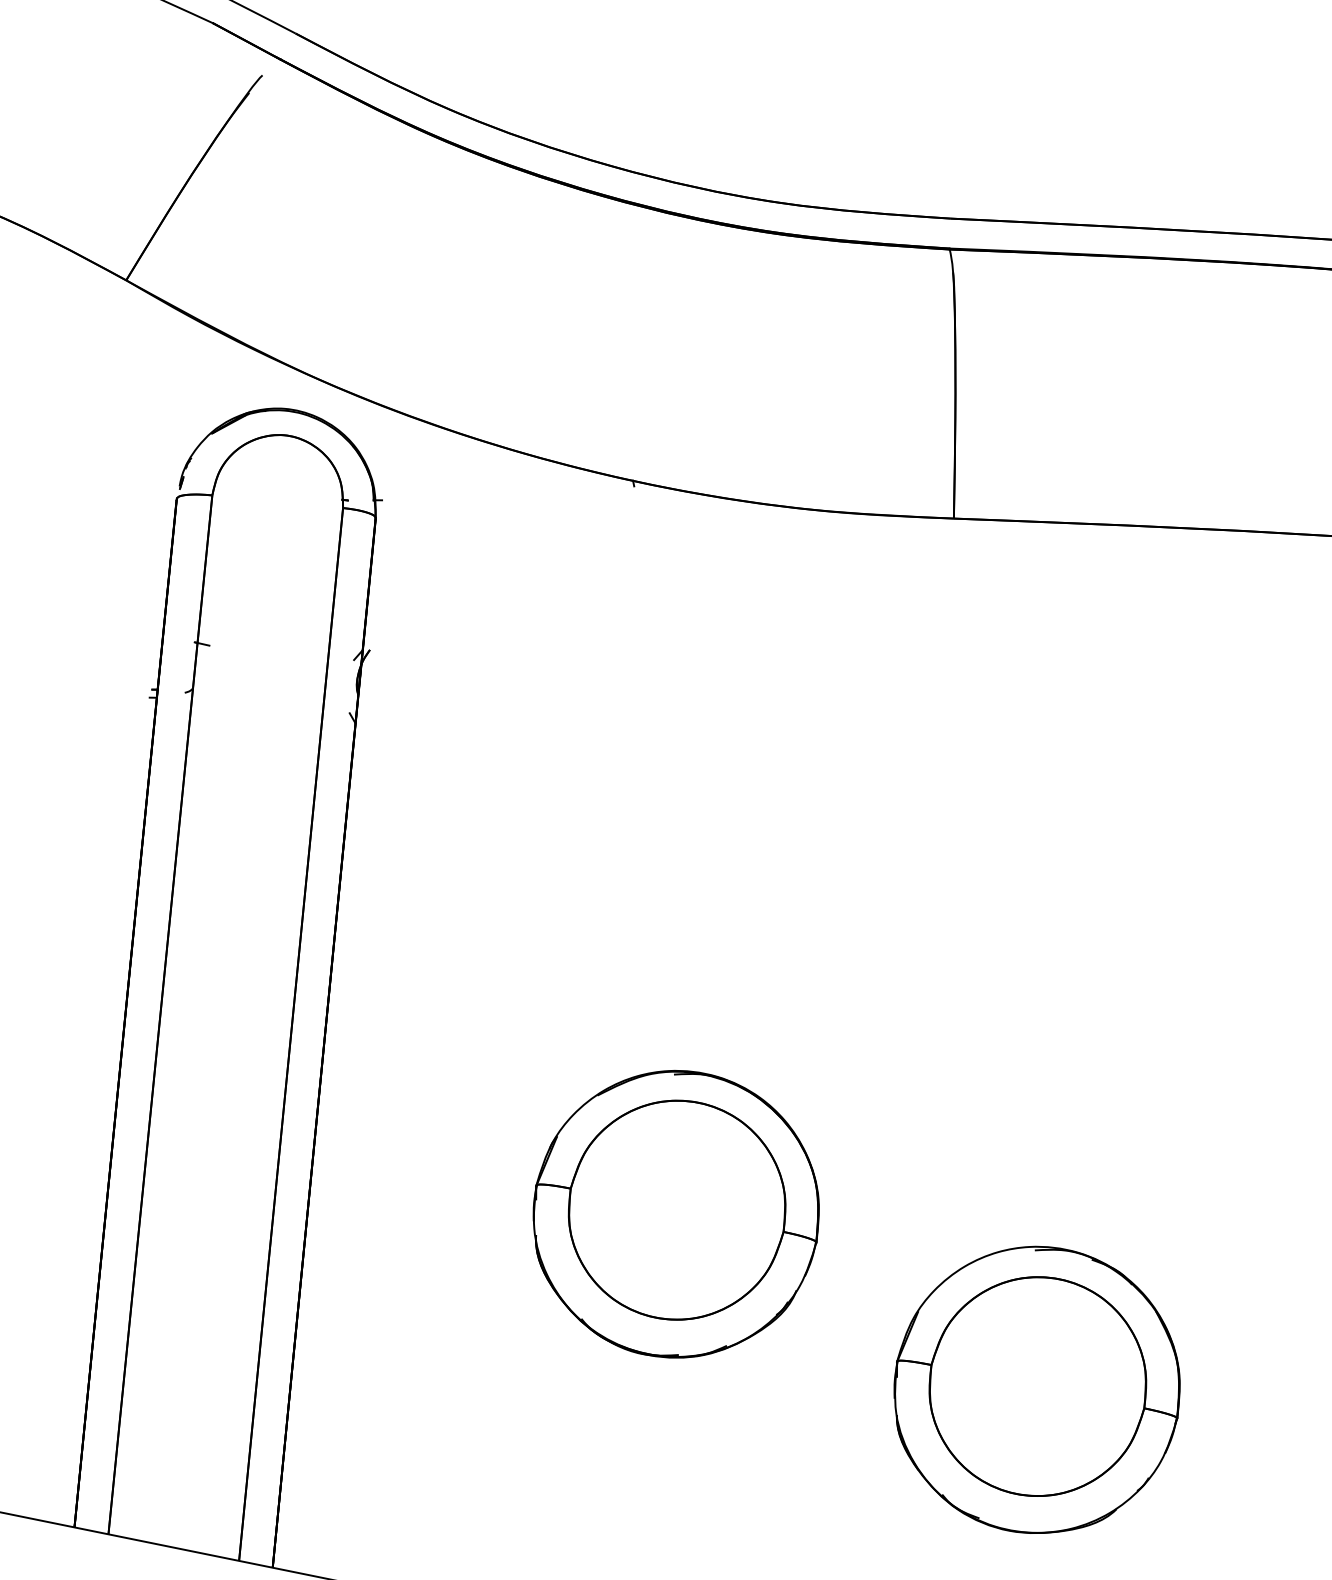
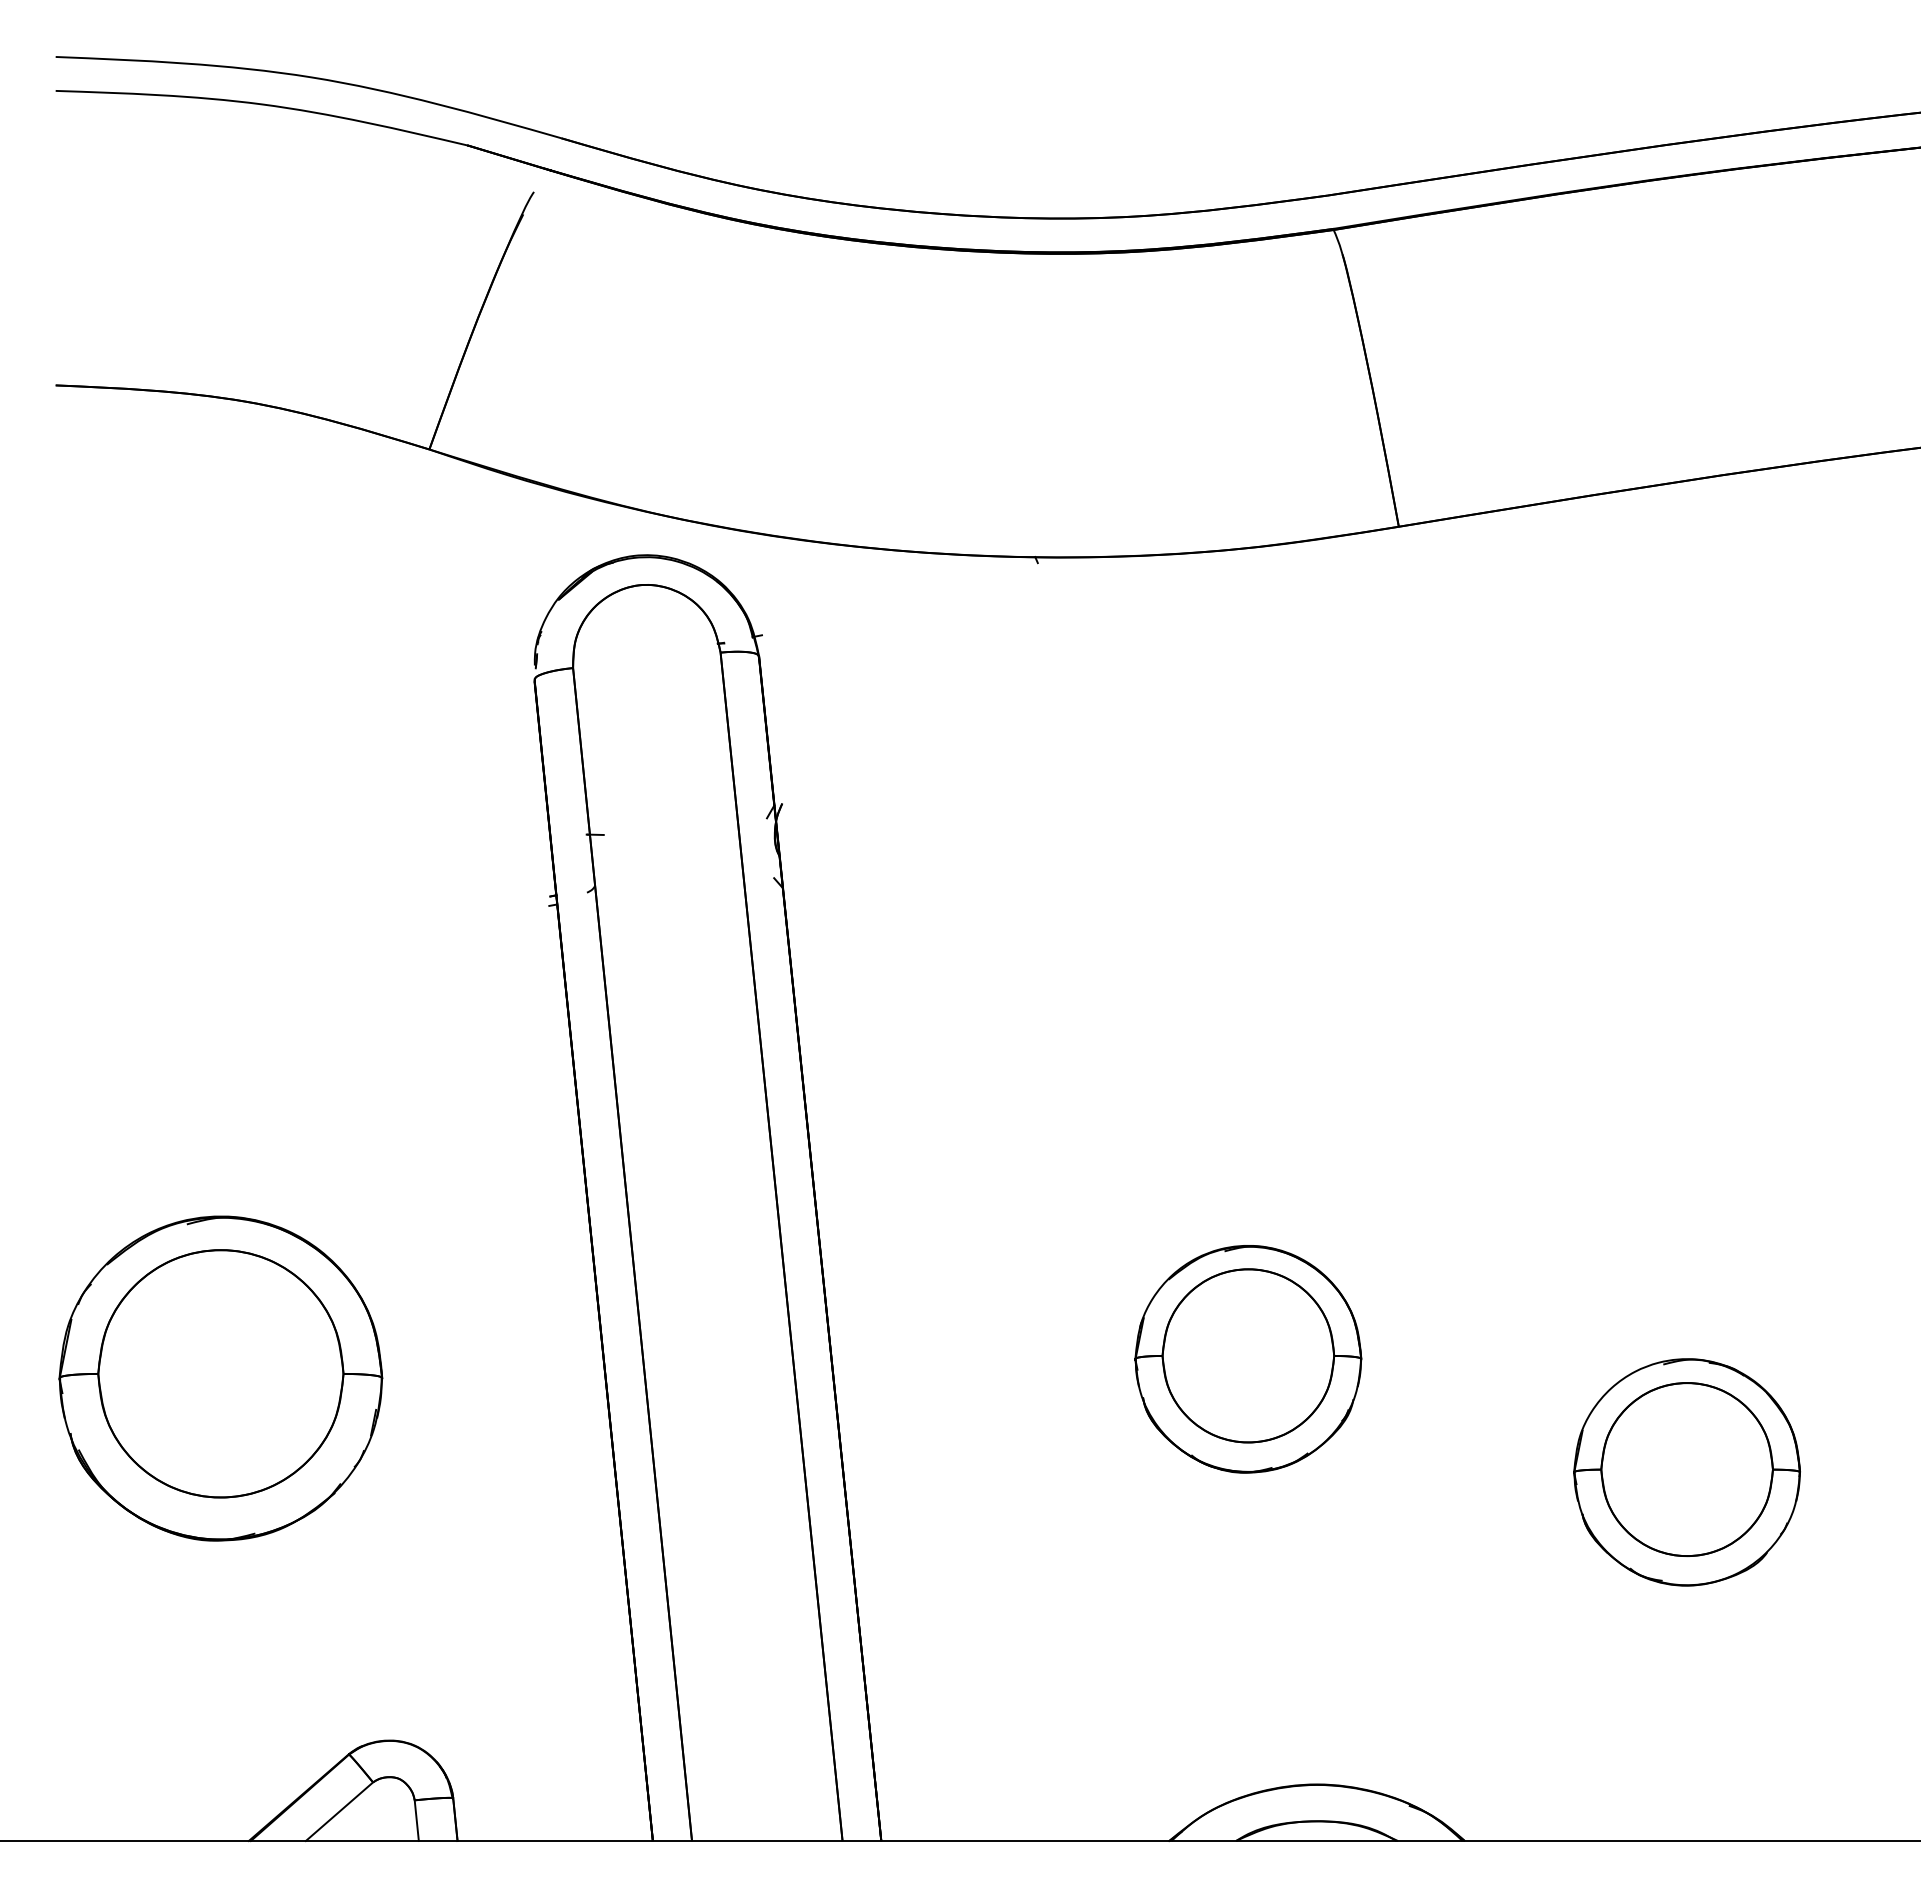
part: (676, 1214) -> (1248, 1359), size x0.7
part: (1036, 1390) -> (1686, 1472), size x0.7

